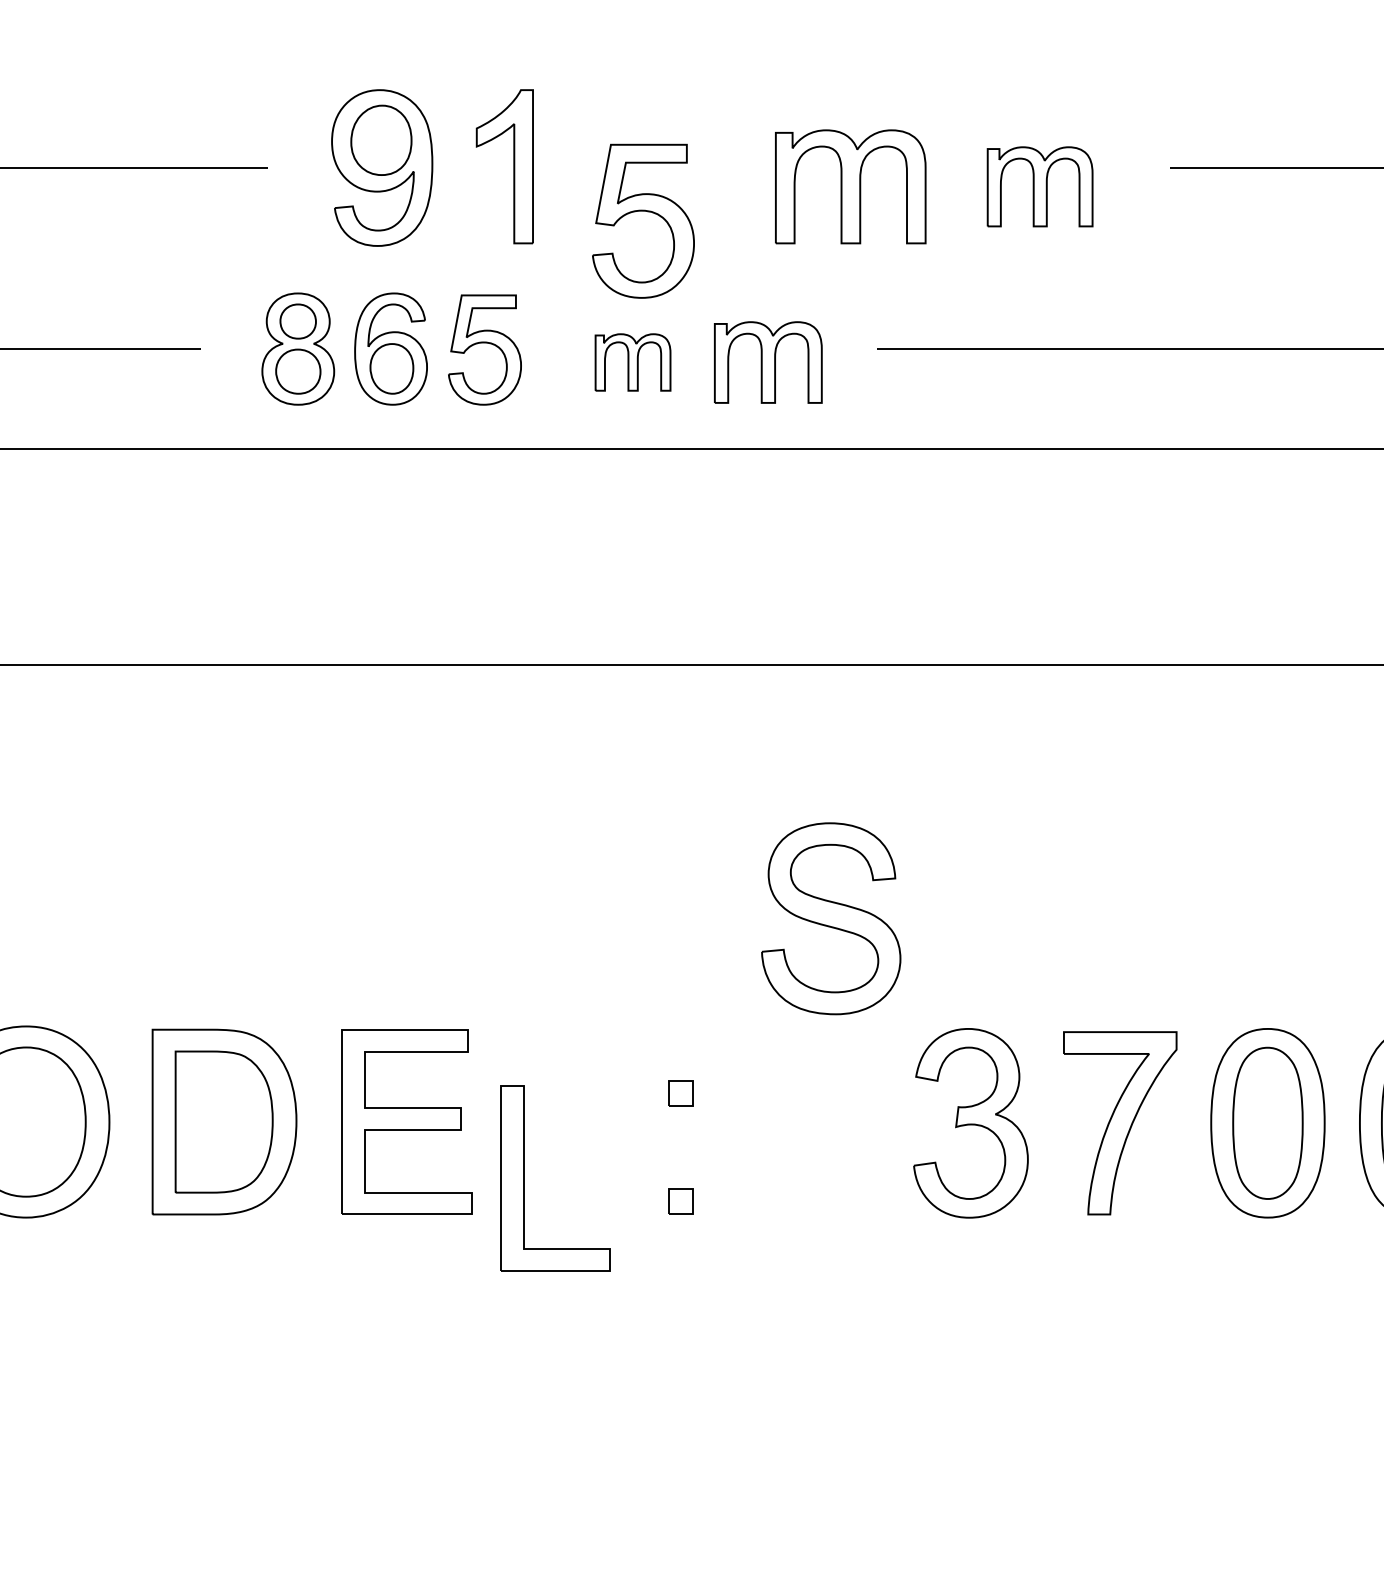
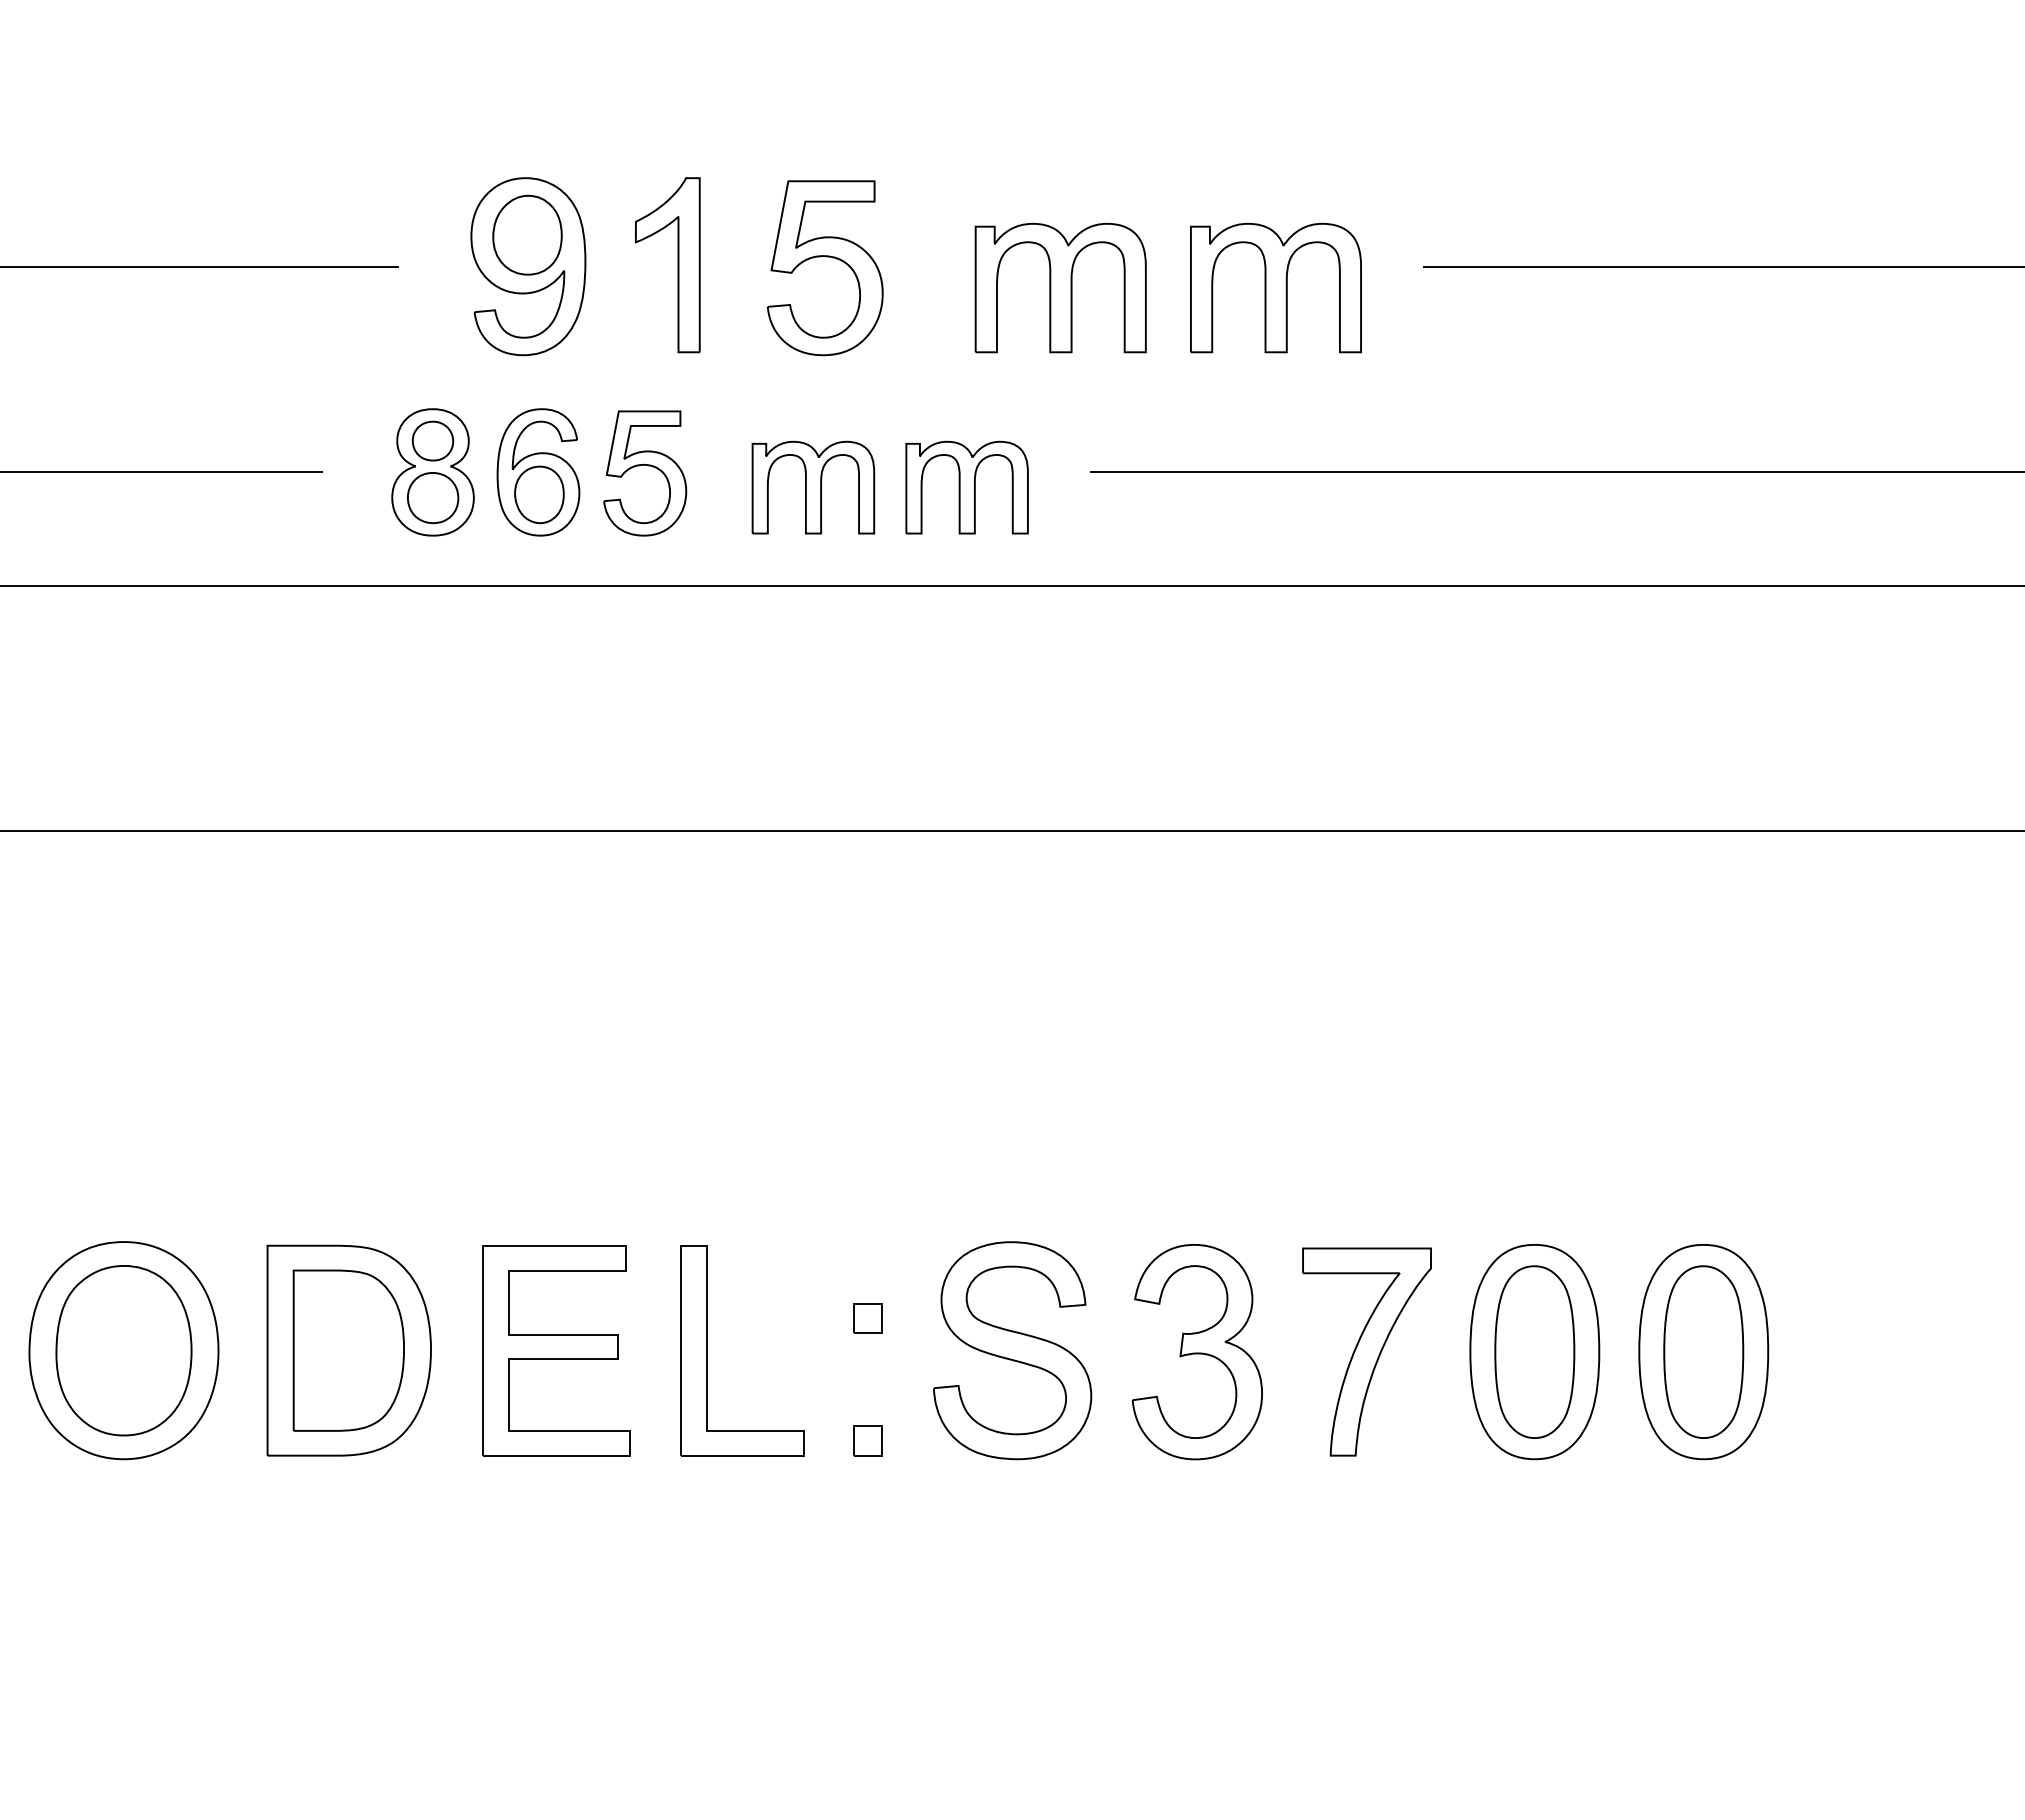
part: (1039, 186) -> (1275, 287), size x1.43
part: (643, 211) -> (825, 257), moved
part: (633, 362) -> (813, 487), size x1.43
part: (831, 918) -> (1012, 1350), moved
part: (524, 1178) -> (707, 1350), moved

